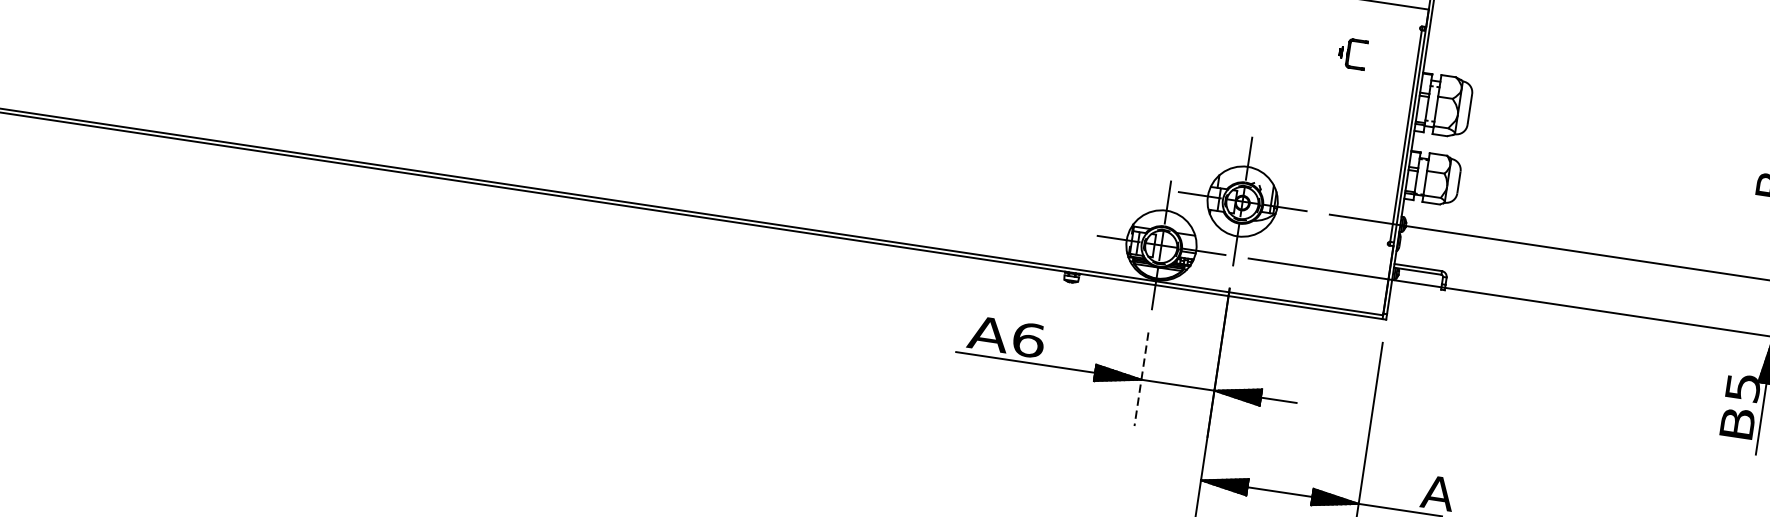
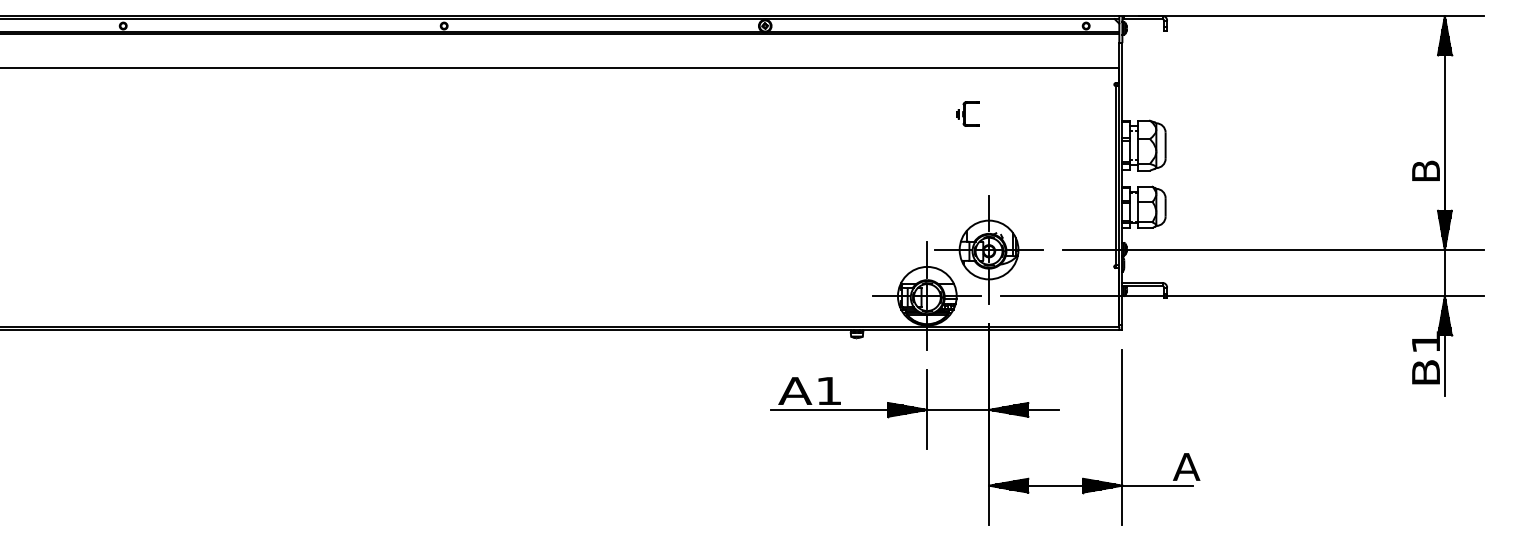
part: (1352, 53) -> (967, 113), moved
text: (1029, 339) -> (829, 390), A6 -> A1
line: (1141, 379) -> (927, 409), dashed -> solid
text: (1743, 388) -> (1426, 342), B5 -> B1

